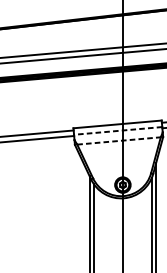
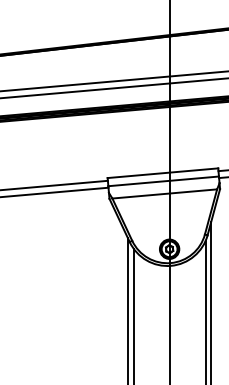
line: (118, 131) -> (163, 181), dashed -> solid
line: (118, 140) -> (164, 193), dashed -> solid

